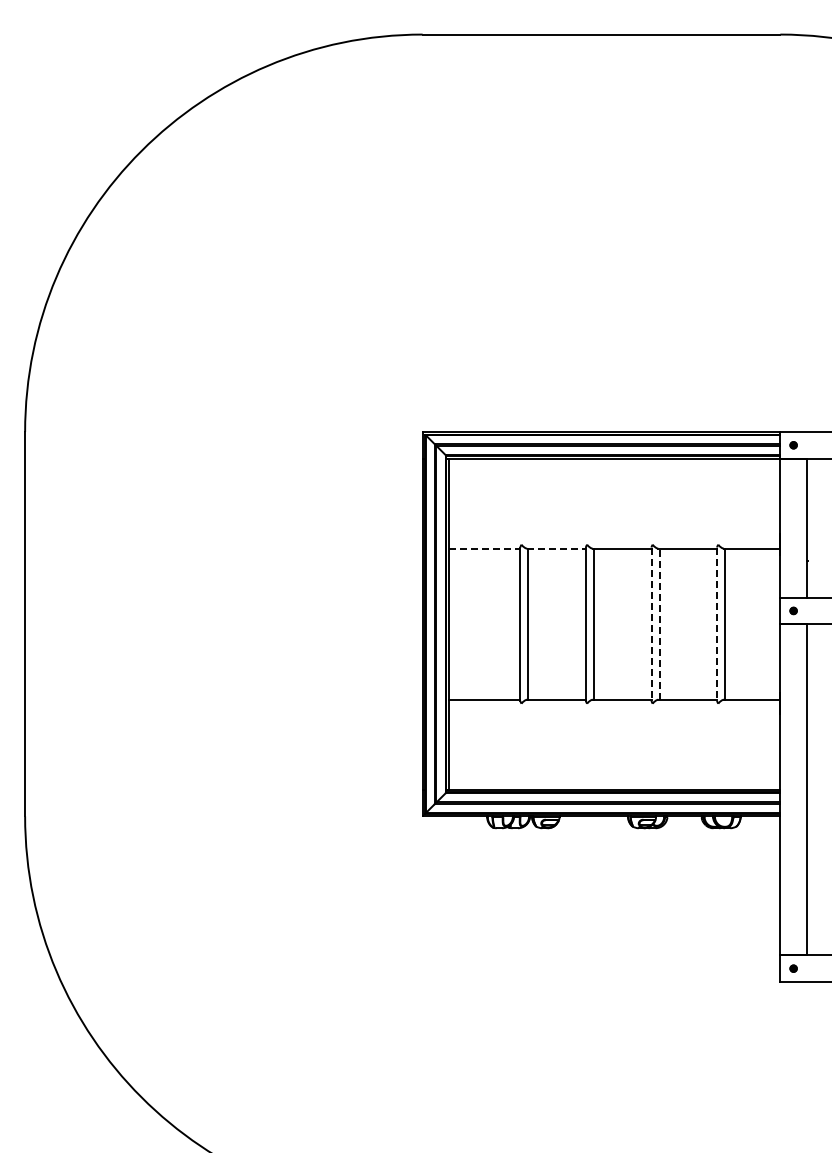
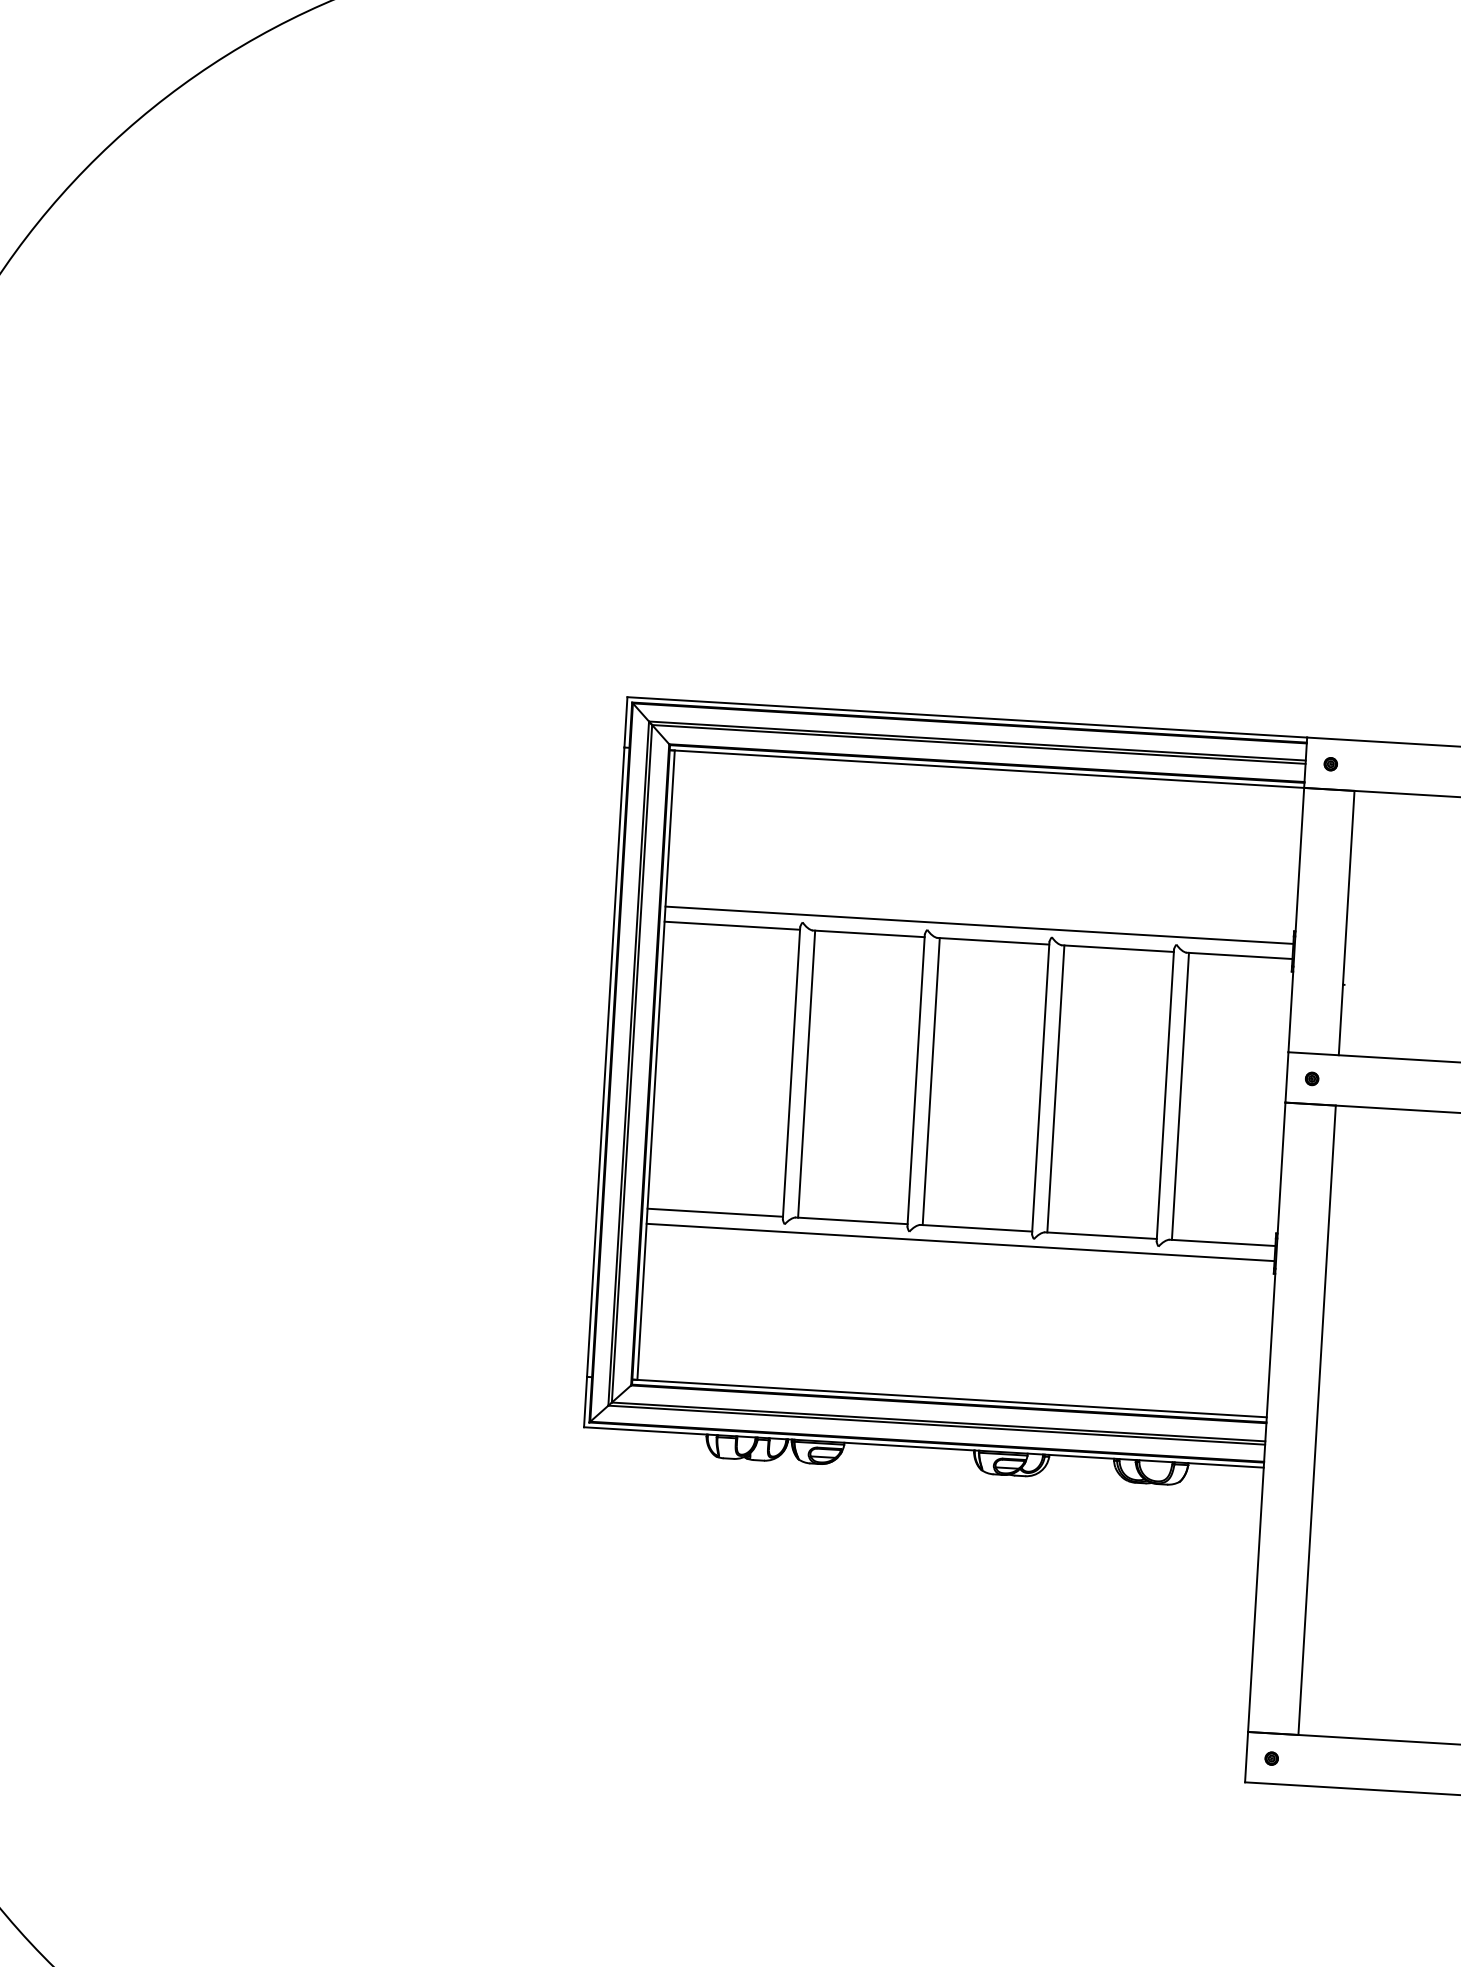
line: (614, 540) -> (979, 924), added
line: (484, 548) -> (731, 925), dashed -> solid
line: (557, 548) -> (870, 933), dashed -> solid
line: (651, 624) -> (1040, 1088), dashed -> solid
line: (659, 624) -> (1055, 1089), dashed -> solid
line: (717, 624) -> (1165, 1096), dashed -> solid
line: (614, 707) -> (960, 1242), added

